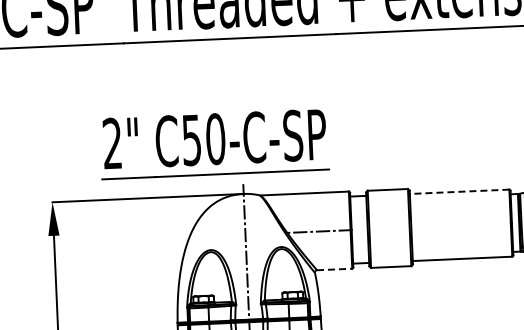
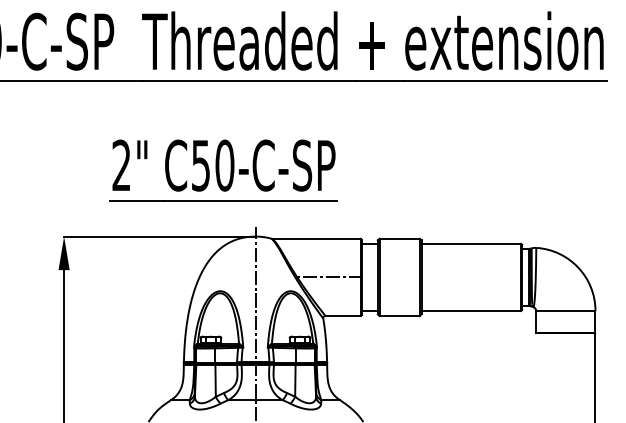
part: (214, 144) -> (223, 170), moved
line: (459, 191) -> (471, 243), dashed -> solid
line: (335, 269) -> (343, 316), dashed -> solid

